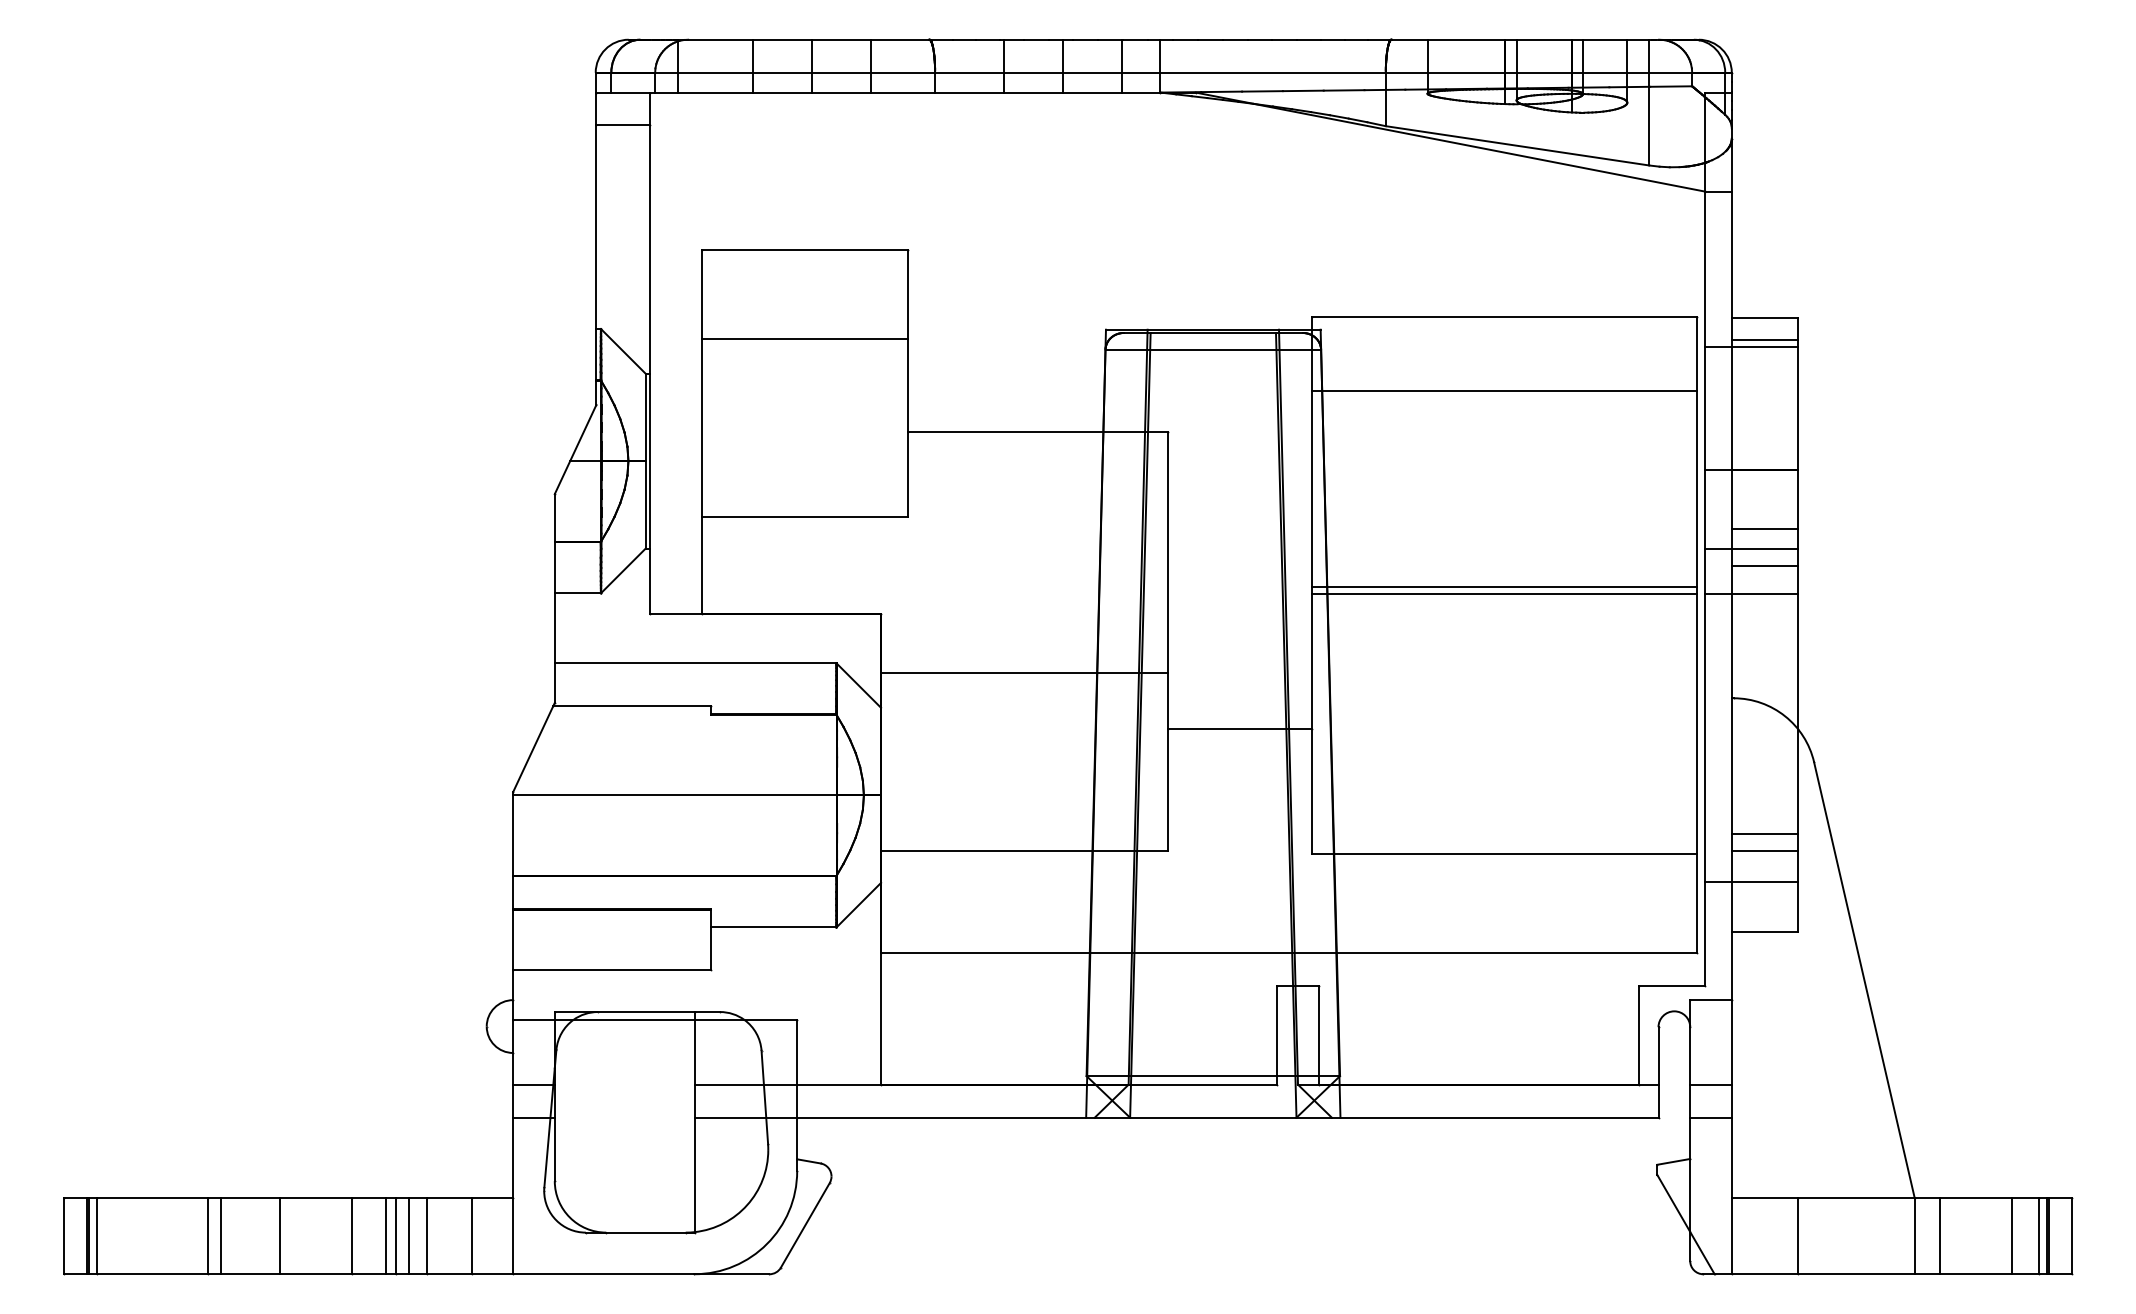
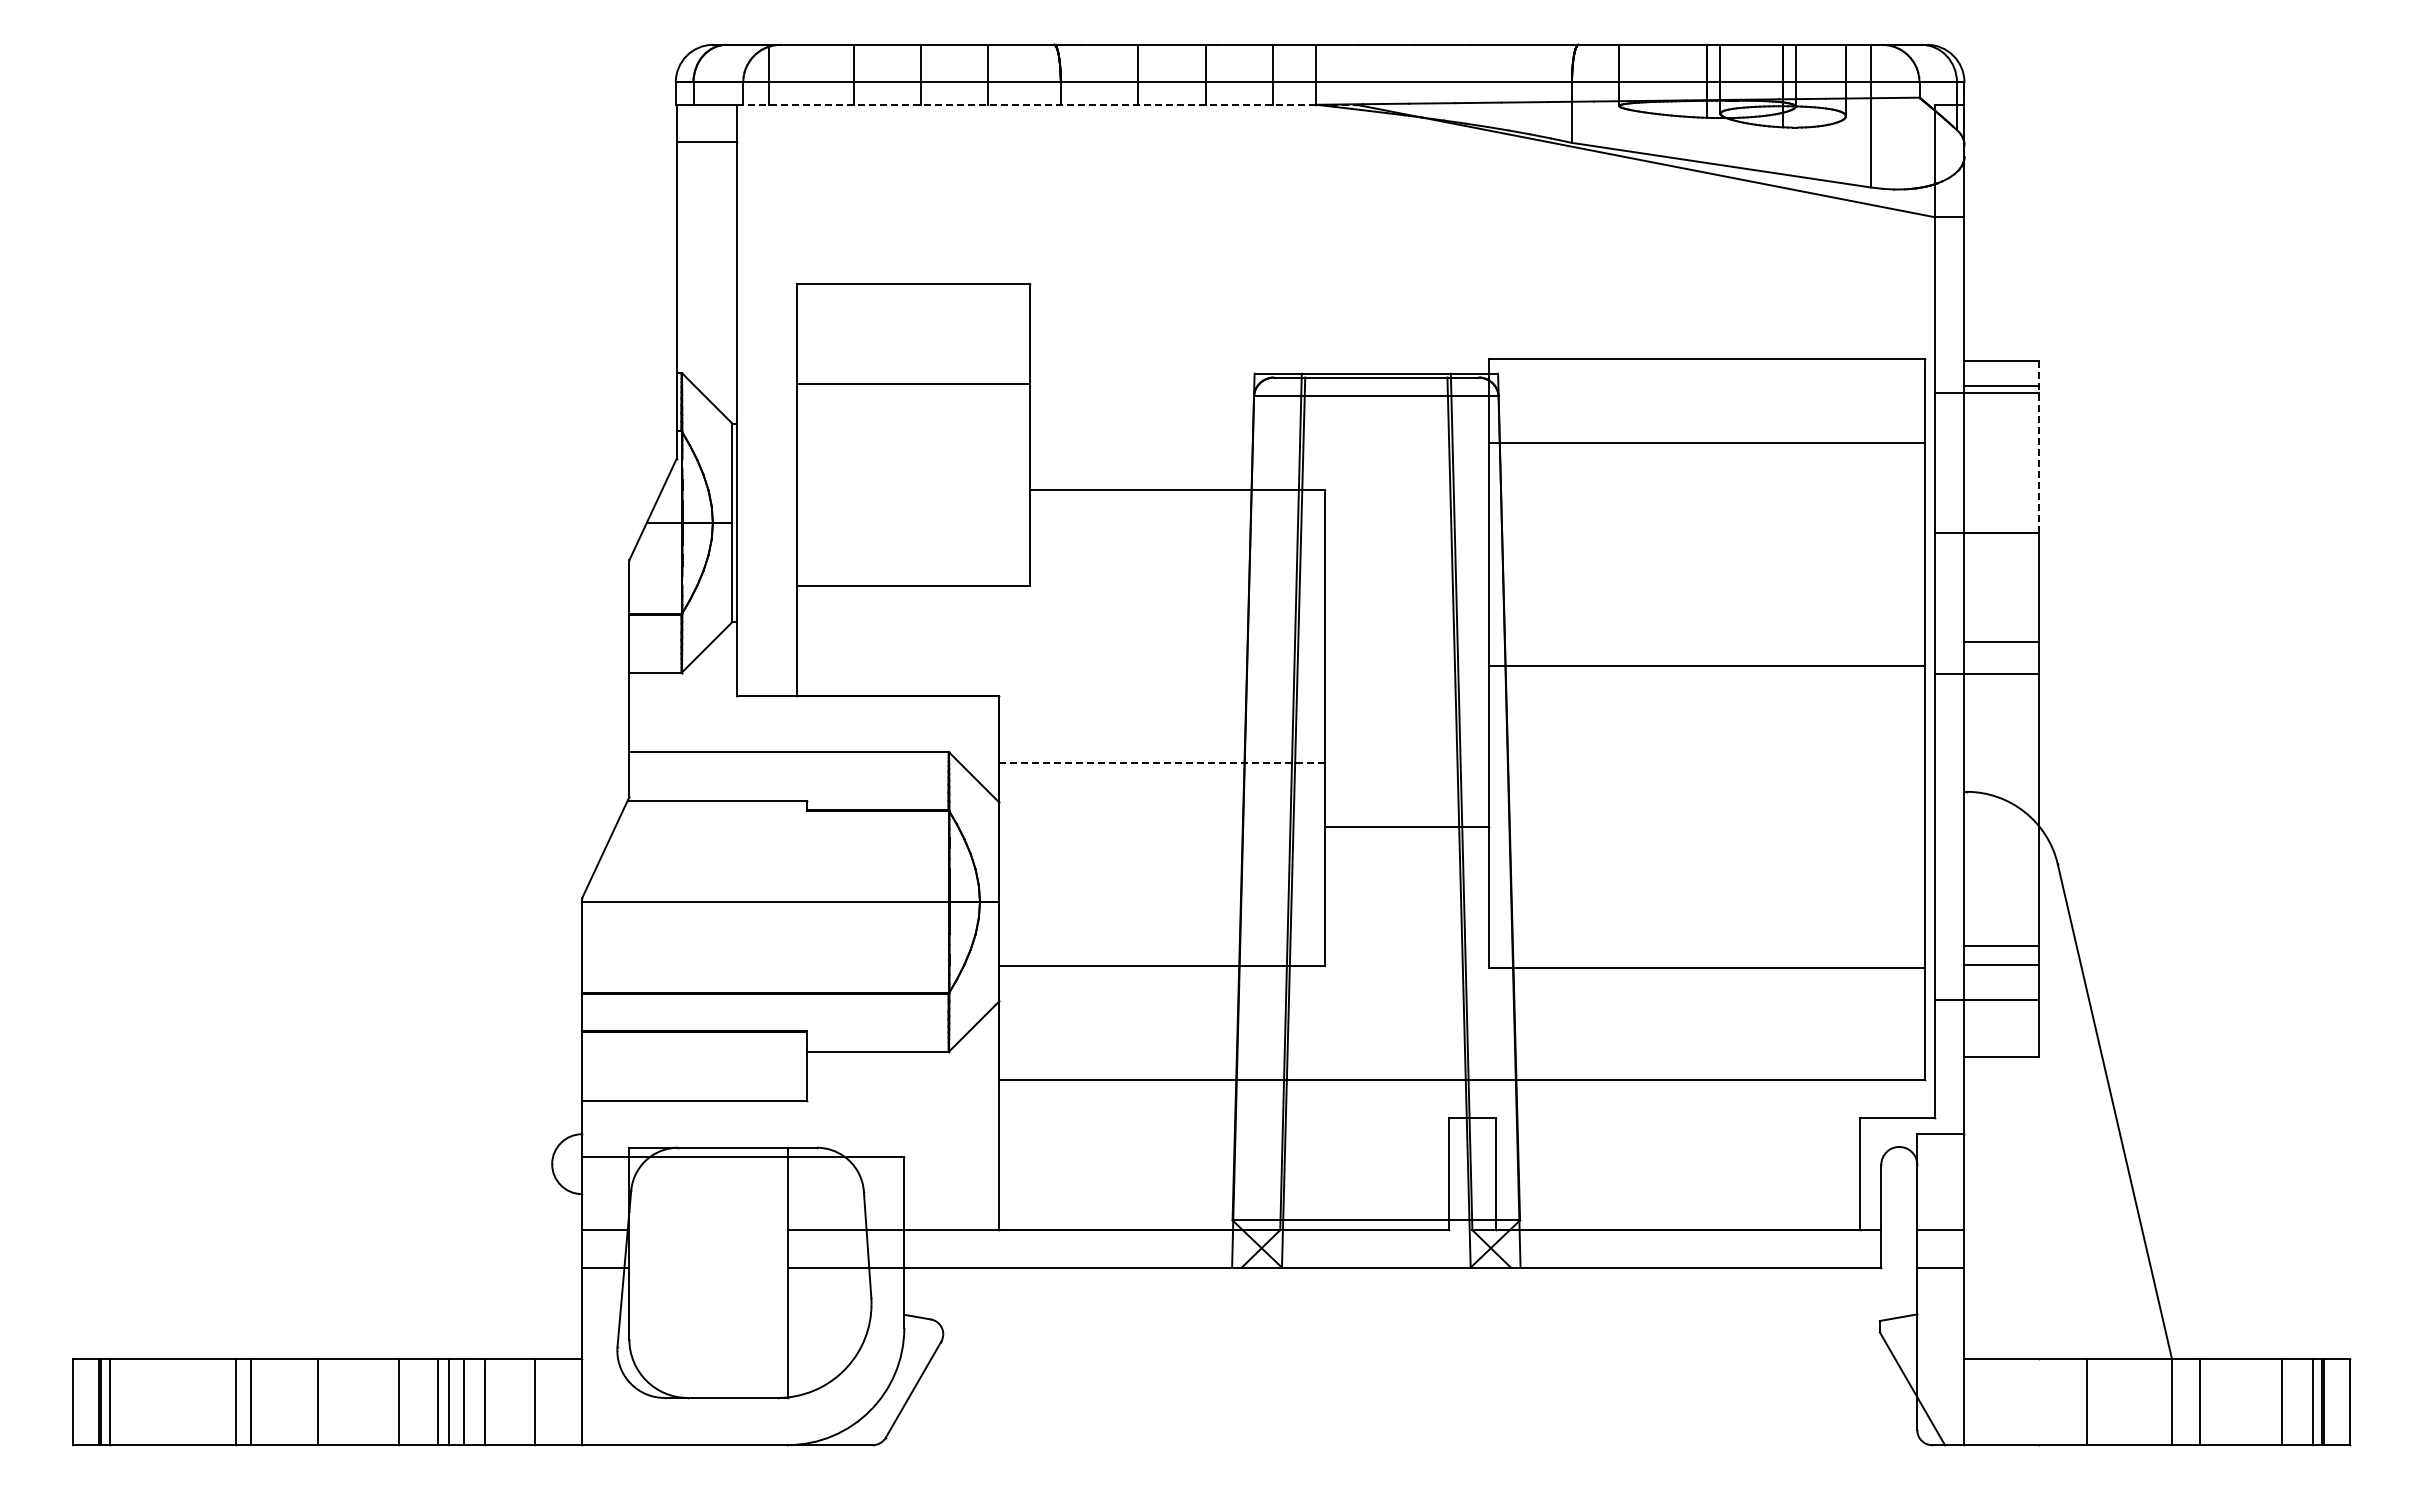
line: (922, 92) -> (1046, 104), solid -> dashed
line: (1797, 394) -> (2039, 447), solid -> dashed
line: (1764, 529) -> (2001, 600), removed
line: (1751, 549) -> (1986, 622), removed
line: (1504, 593) -> (1706, 673), removed
line: (1024, 673) -> (1162, 763), solid -> dashed
line: (1797, 1235) -> (2087, 1401), moved

